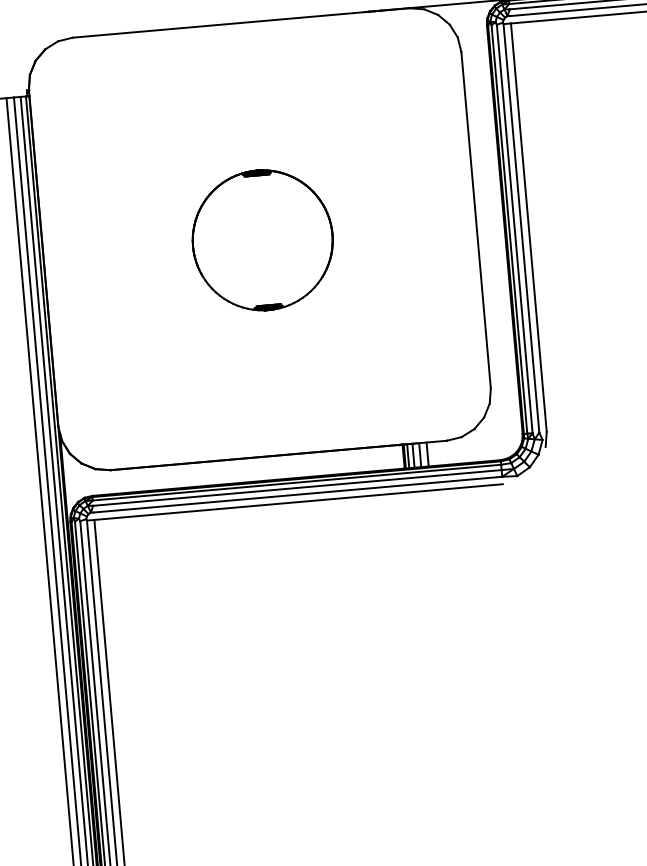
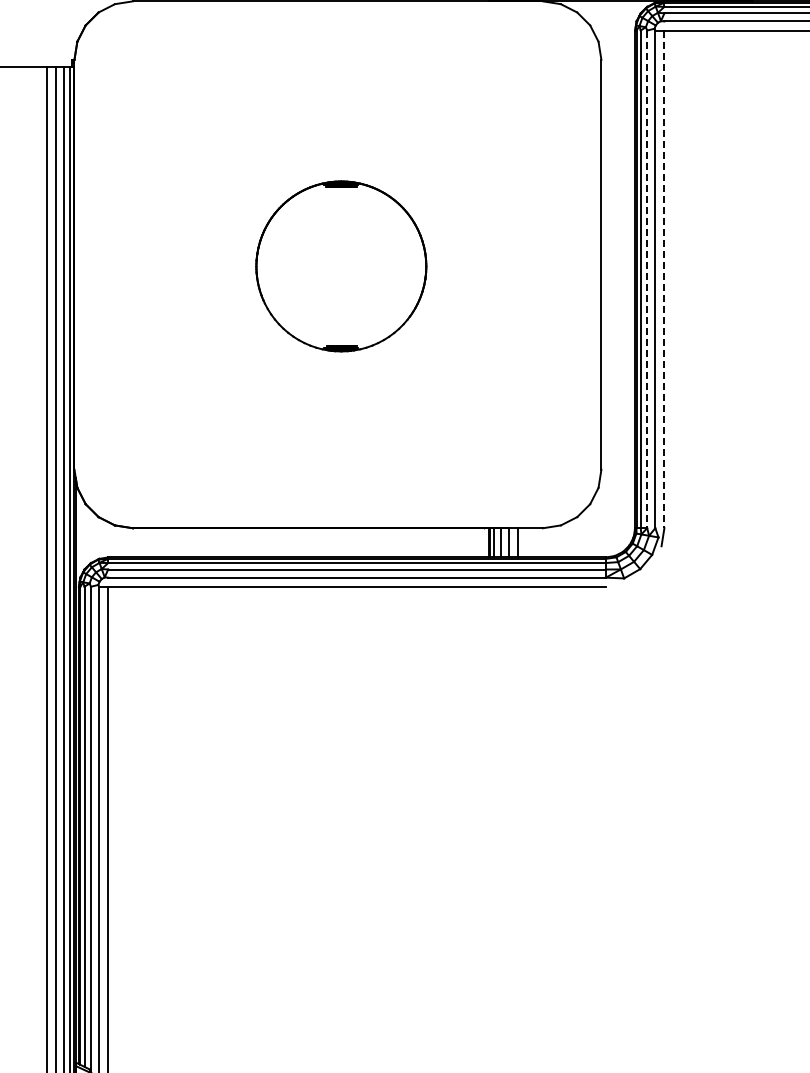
line: (528, 227) -> (664, 279), solid -> dashed
line: (514, 229) -> (647, 279), solid -> dashed

